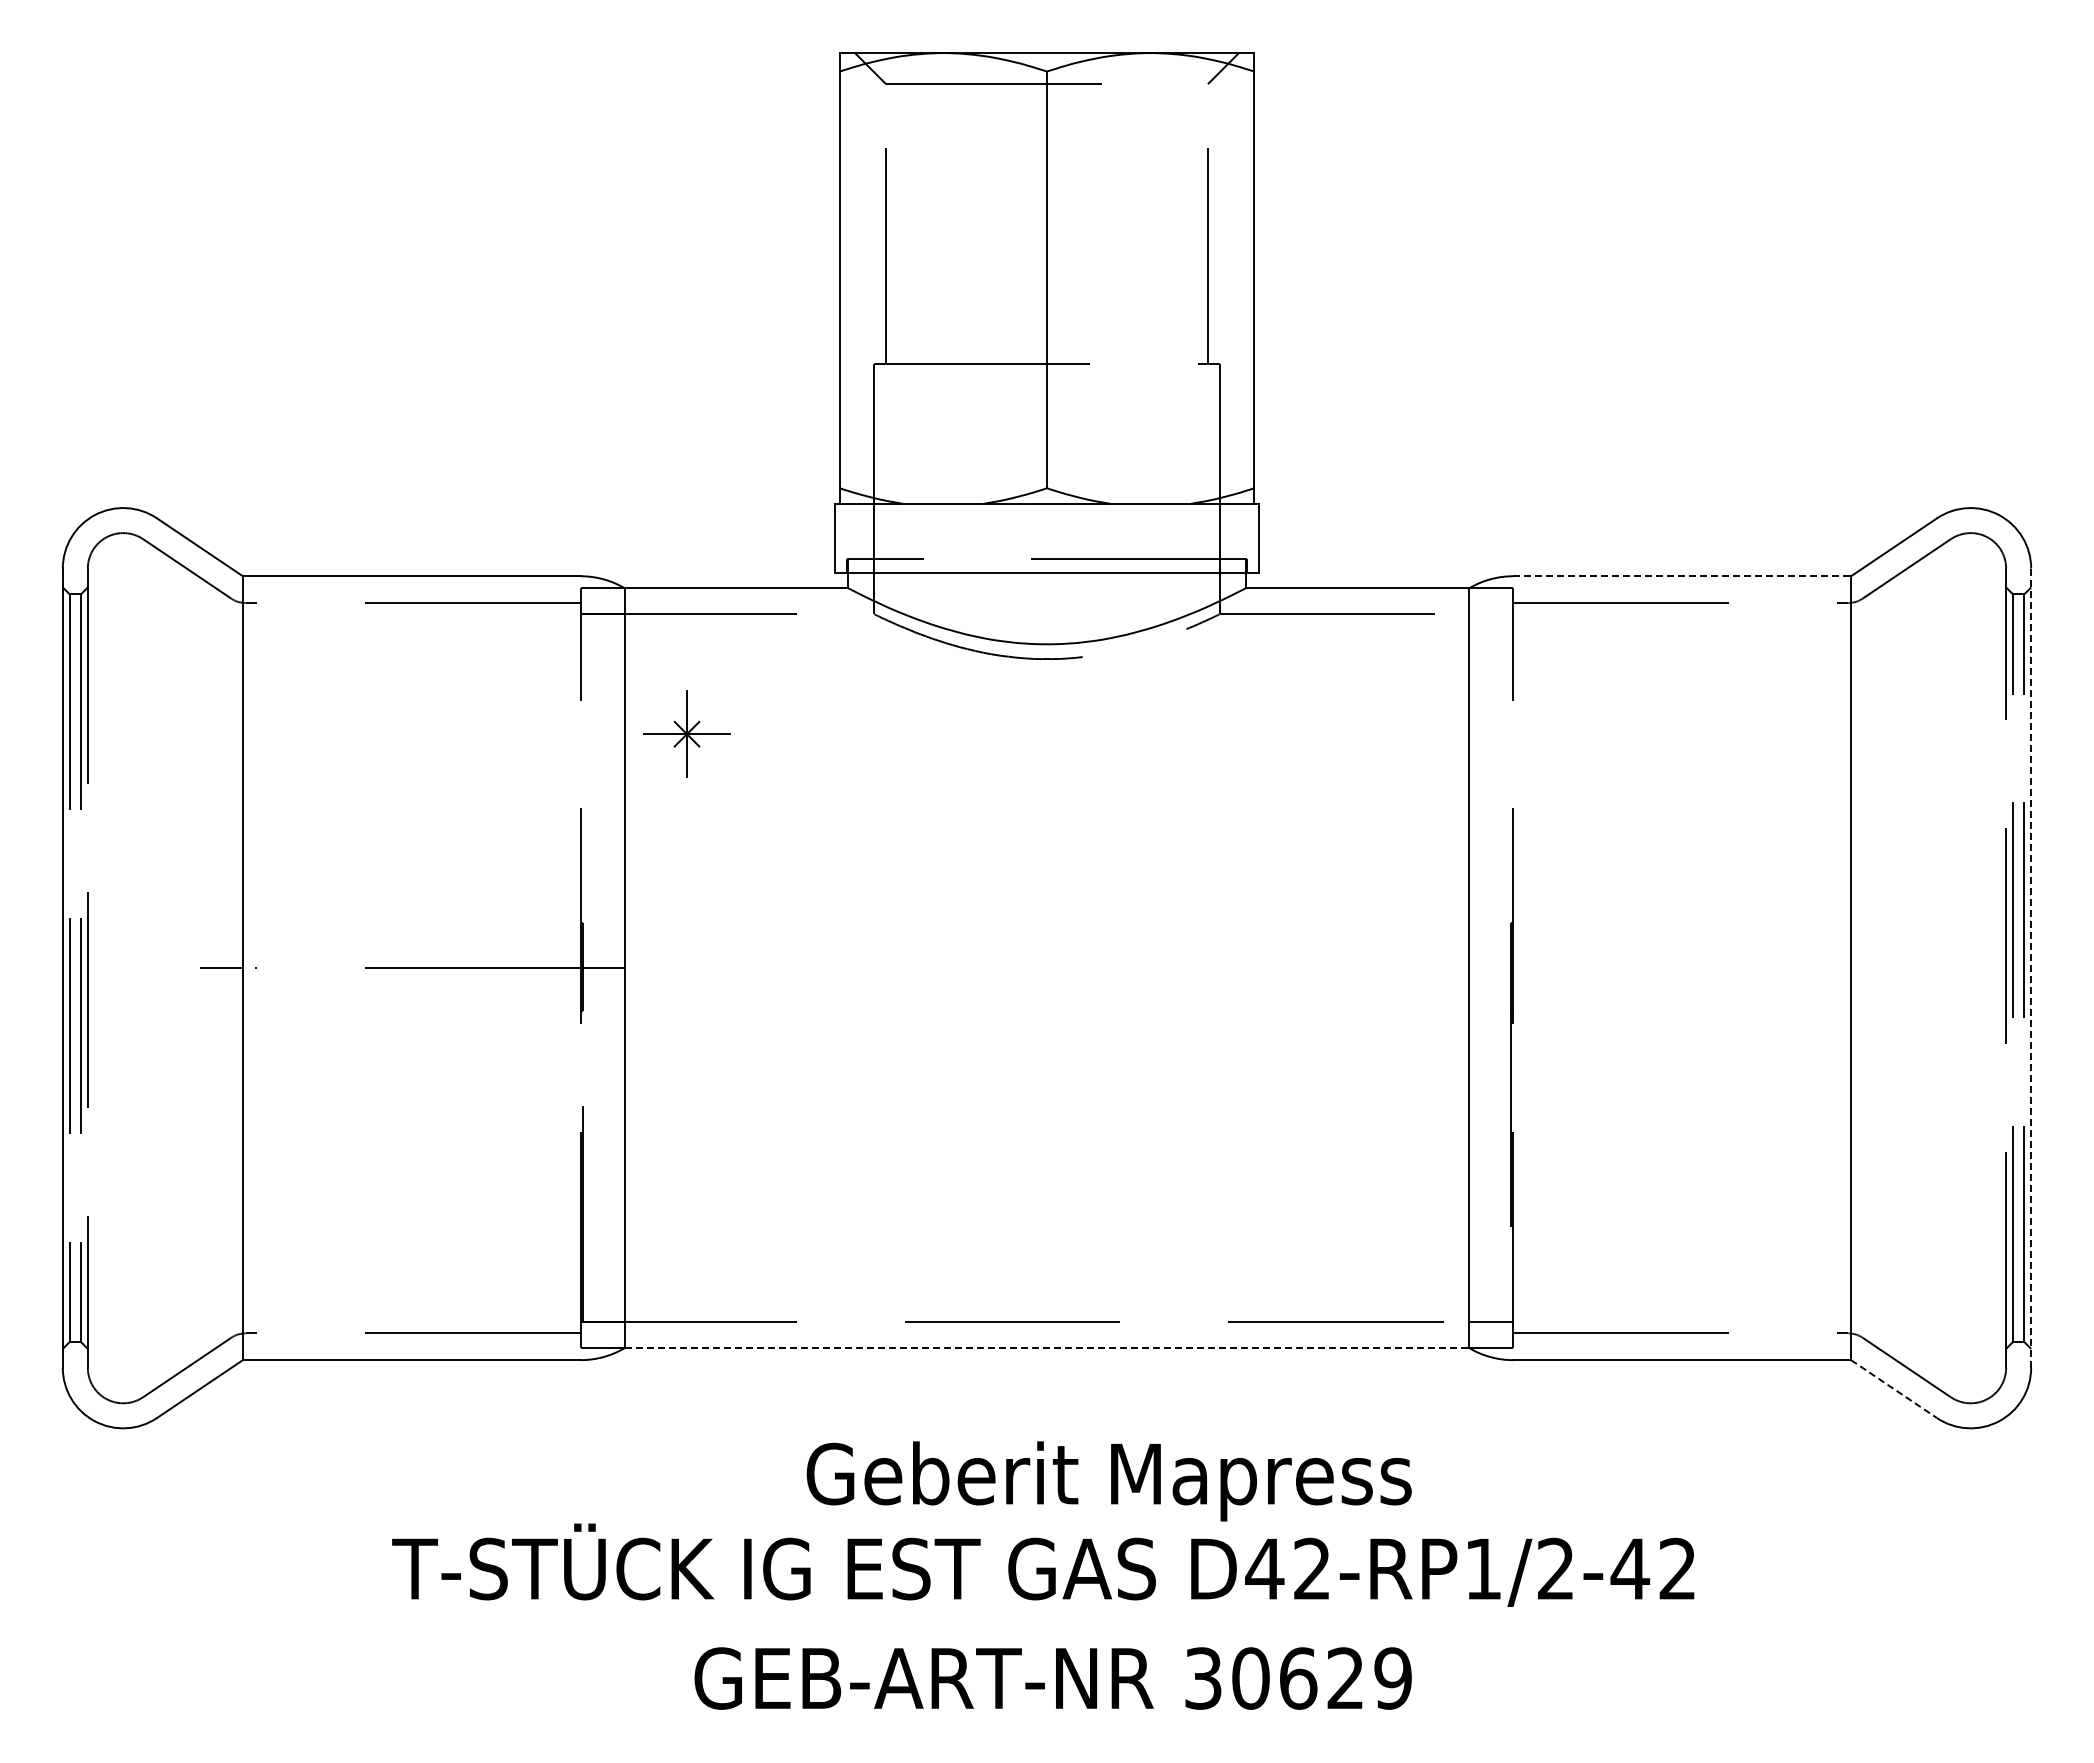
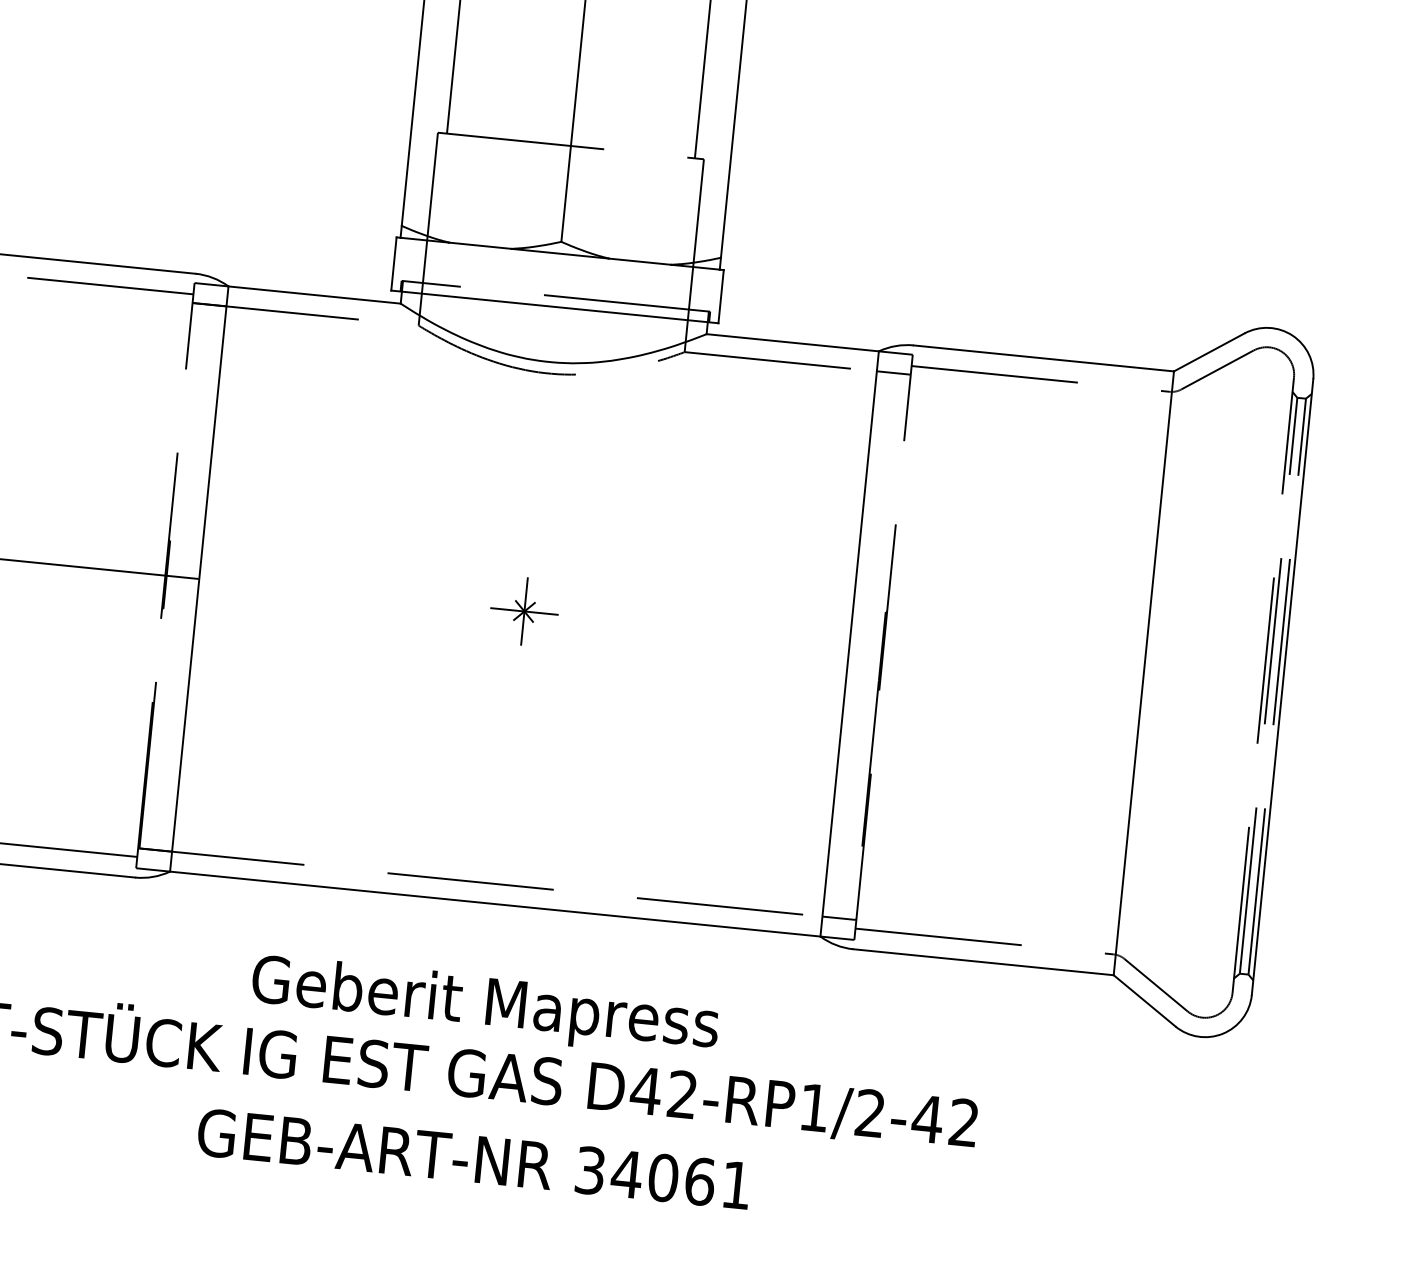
line: (1682, 576) -> (1044, 358), dashed -> solid
line: (1491, 614) -> (894, 373), added
part: (686, 733) -> (524, 610), moved
line: (2031, 968) -> (1282, 687), dashed -> solid
line: (1047, 1348) -> (495, 904), dashed -> solid
line: (1893, 1389) -> (1144, 1001), dashed -> solid
text: (1108, 1481) -> (484, 1006), moved
text: (1321, 1678) -> (681, 1179), 30629 -> 34061

